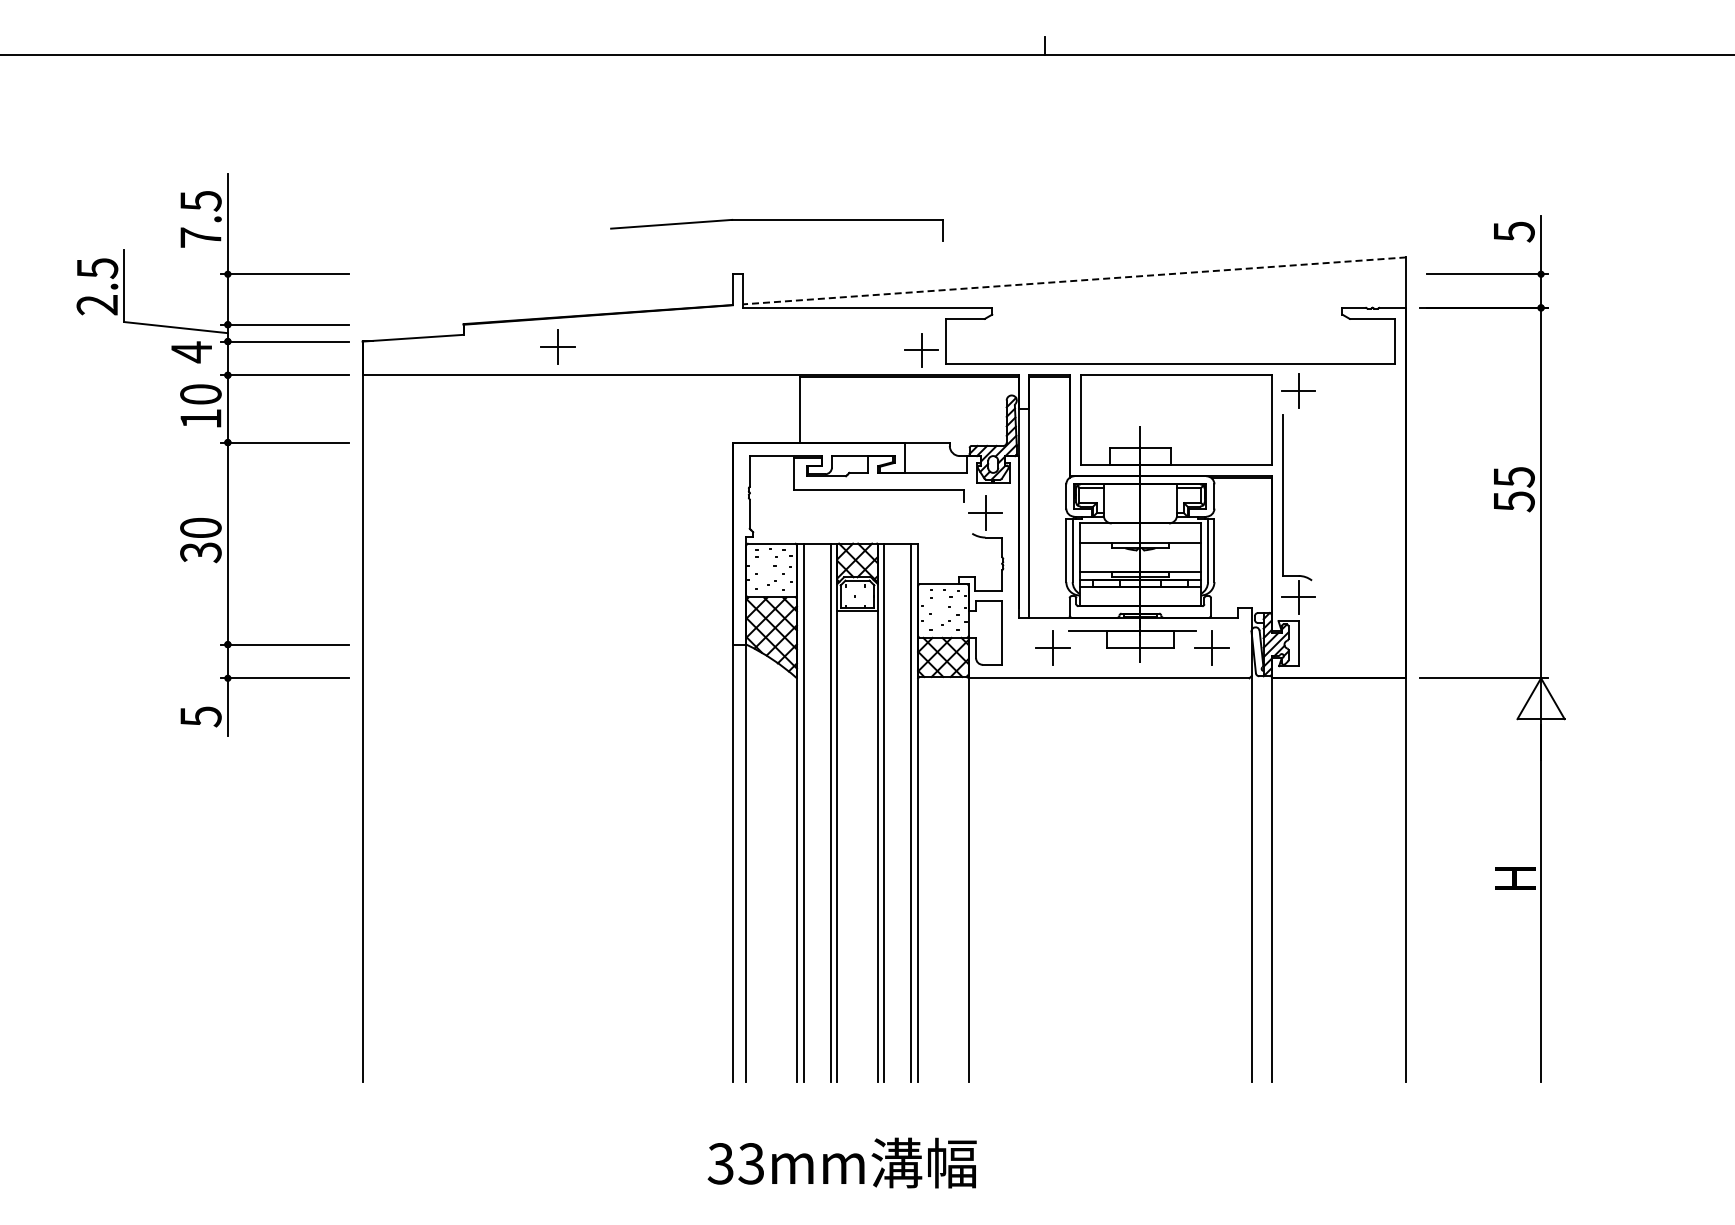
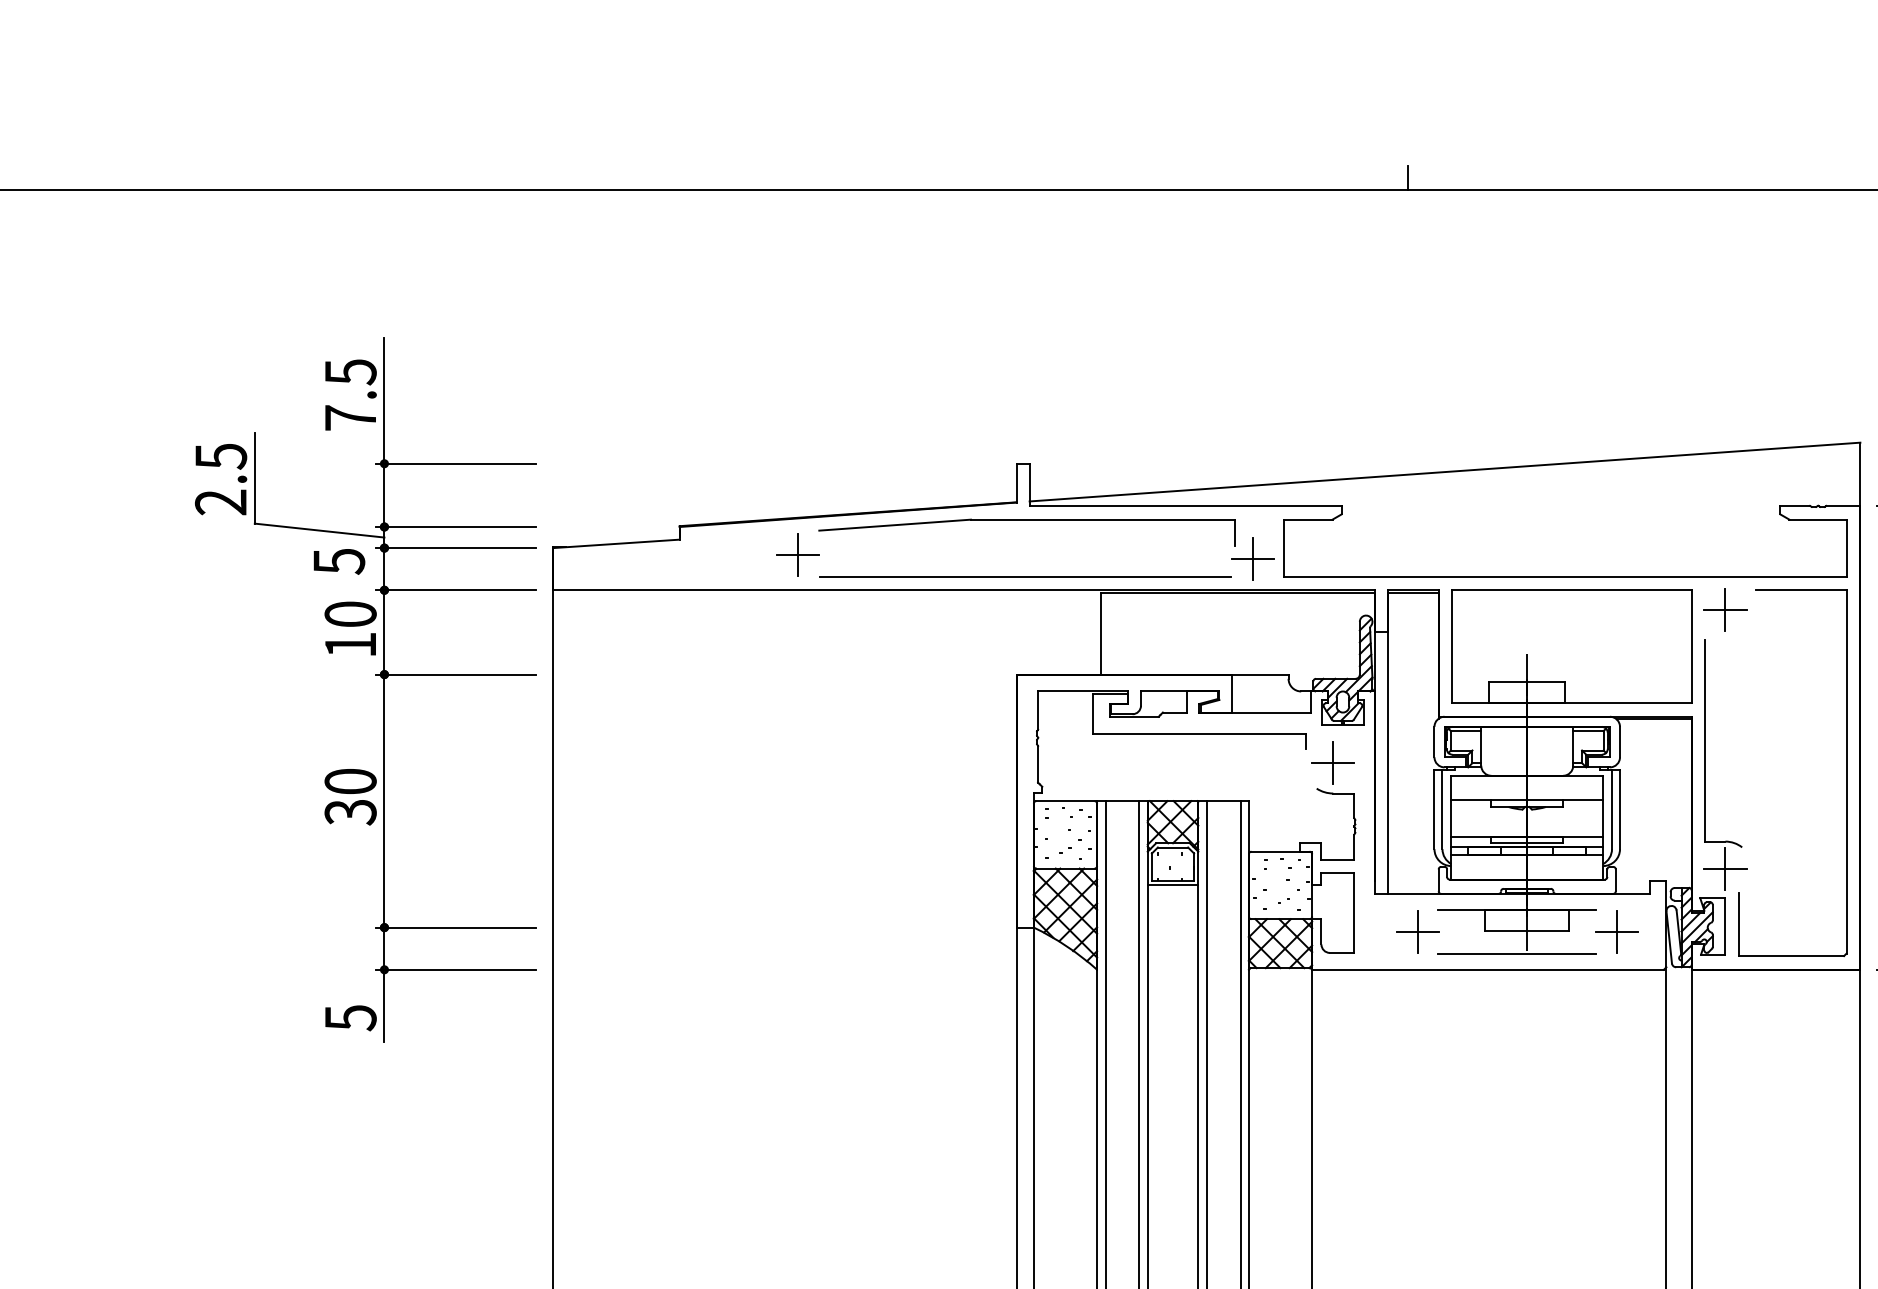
part: (776, 220) -> (1026, 520), moved
line: (1074, 280) -> (1444, 471), dashed -> solid
text: (191, 352) -> (338, 561), 4 -> 5
line: (739, 363) -> (1025, 575), added
part: (1394, 521) -> (1845, 773), added
line: (1132, 665) -> (1517, 953), added

